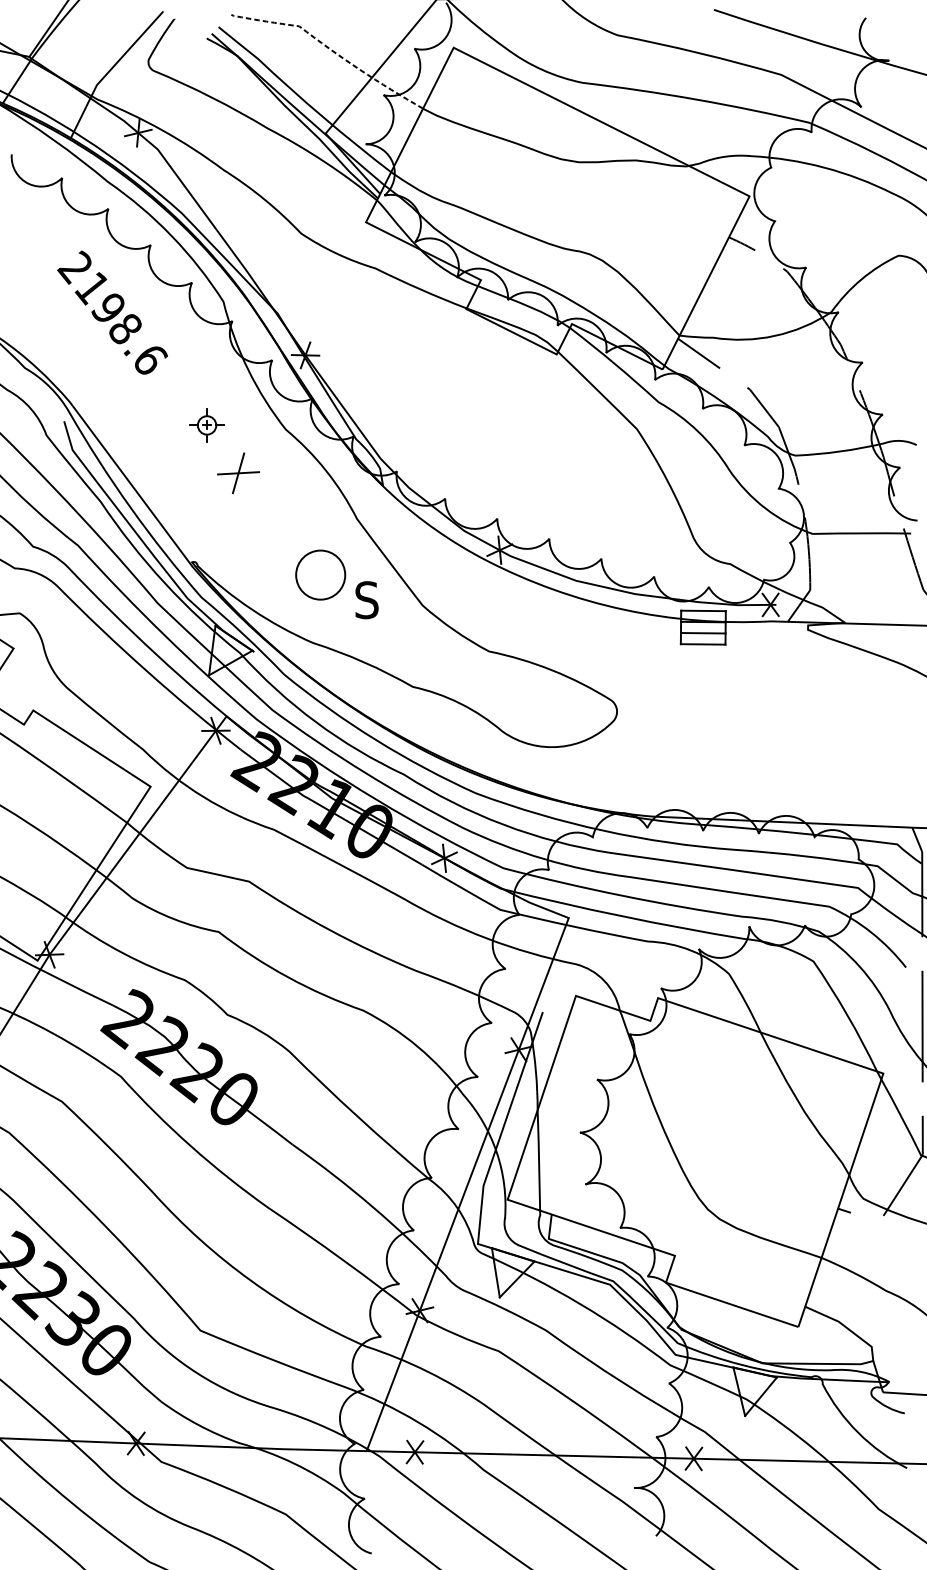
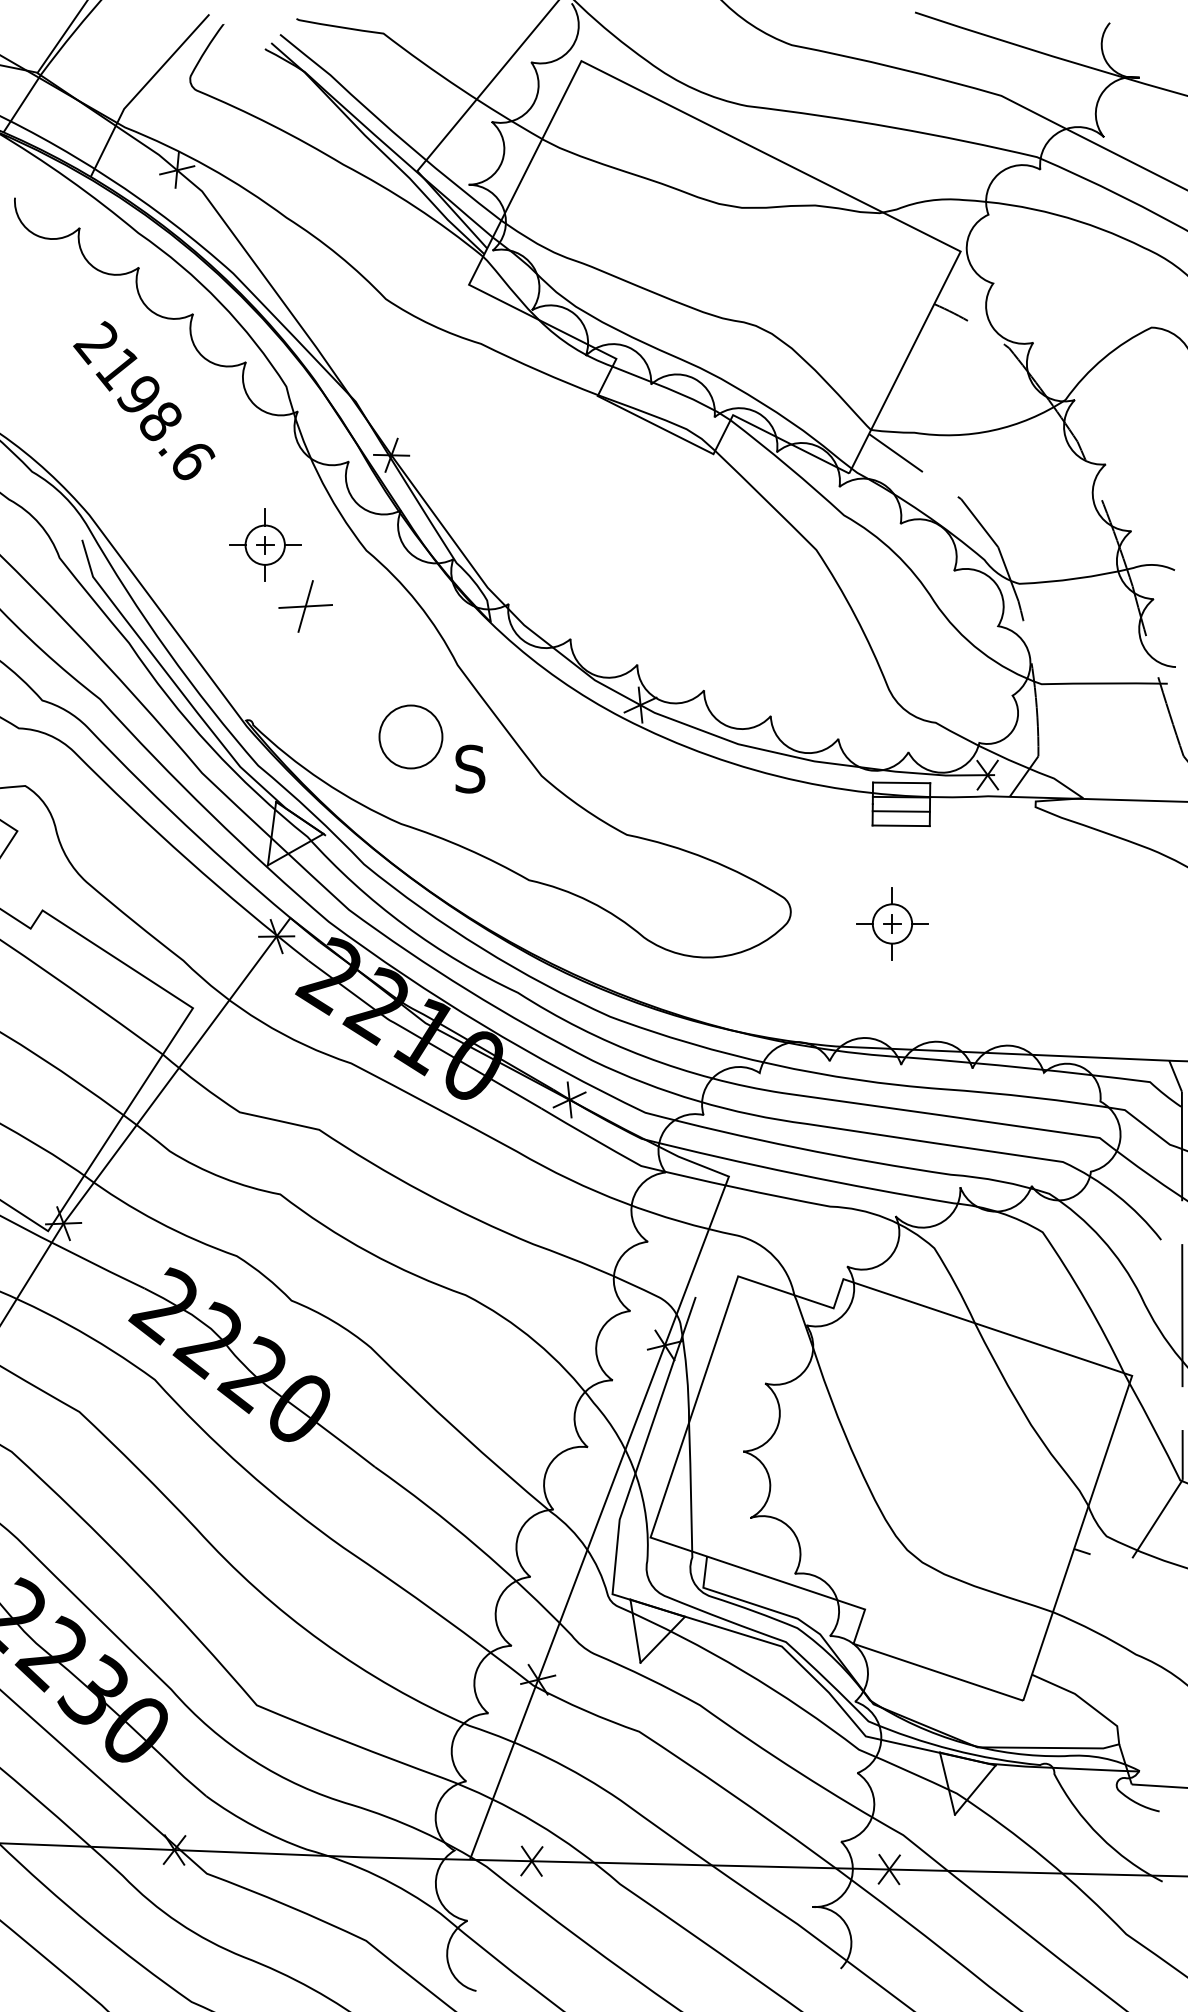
line: (329, 48) -> (422, 62), dashed -> solid
part: (207, 424) -> (265, 544), size x1.67
part: (696, 720) -> (892, 923), added

